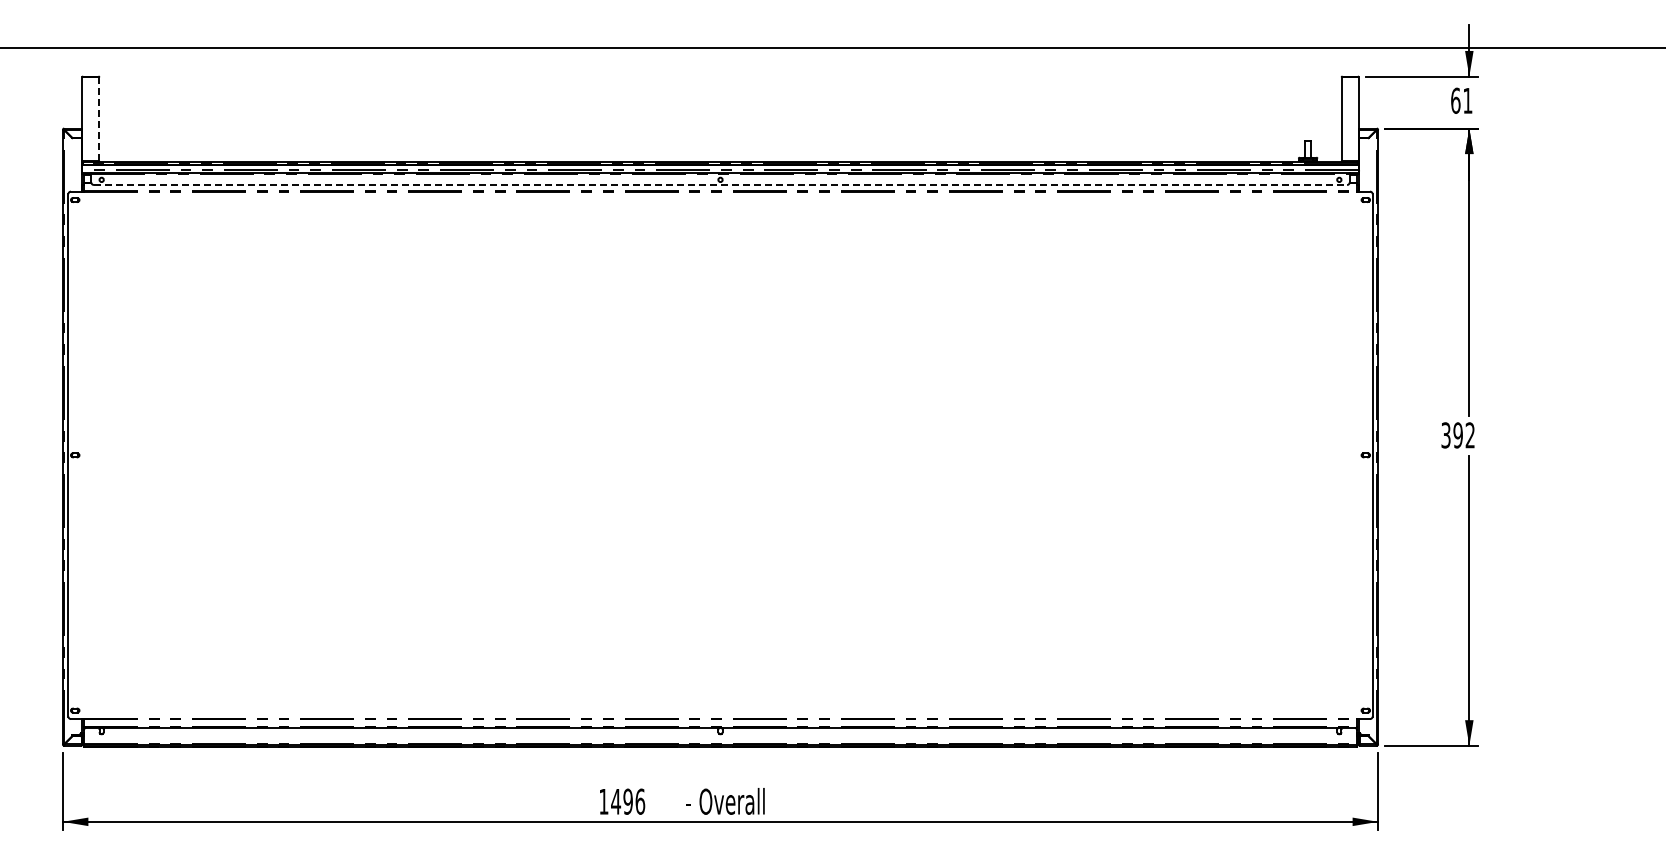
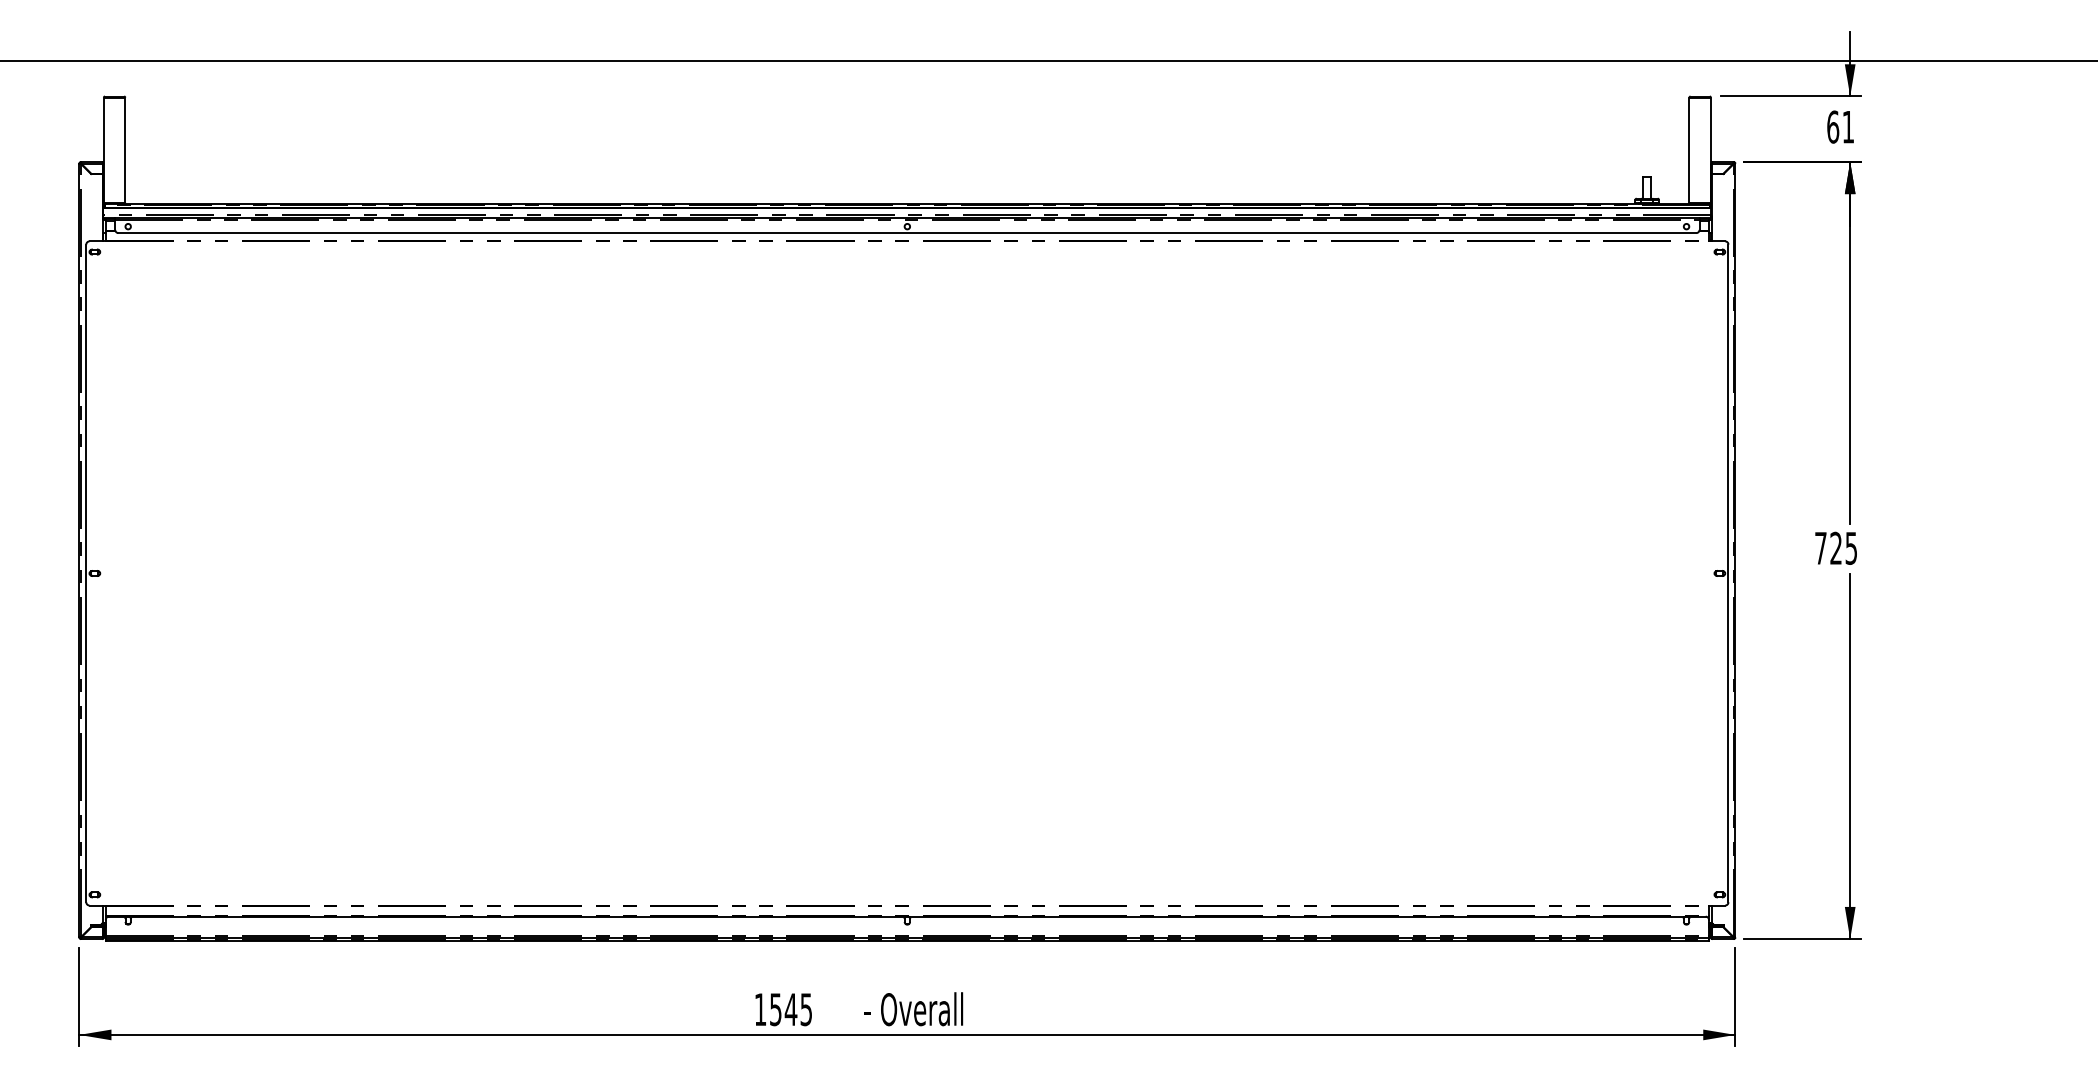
line: (99, 119) -> (125, 150), dashed -> solid
line: (720, 185) -> (907, 233), dashed -> solid
text: (1457, 435) -> (1835, 548), 392 -> 725
text: (628, 801) -> (791, 1009), 1496 -> 1545

